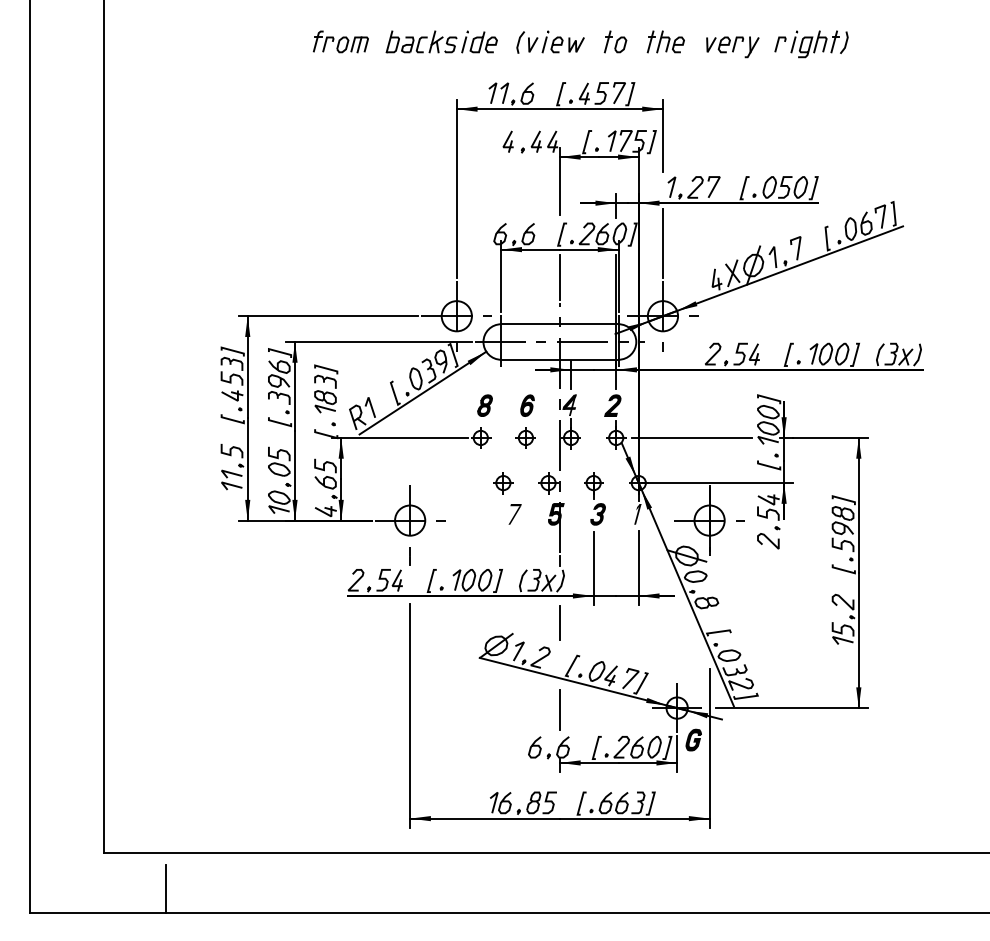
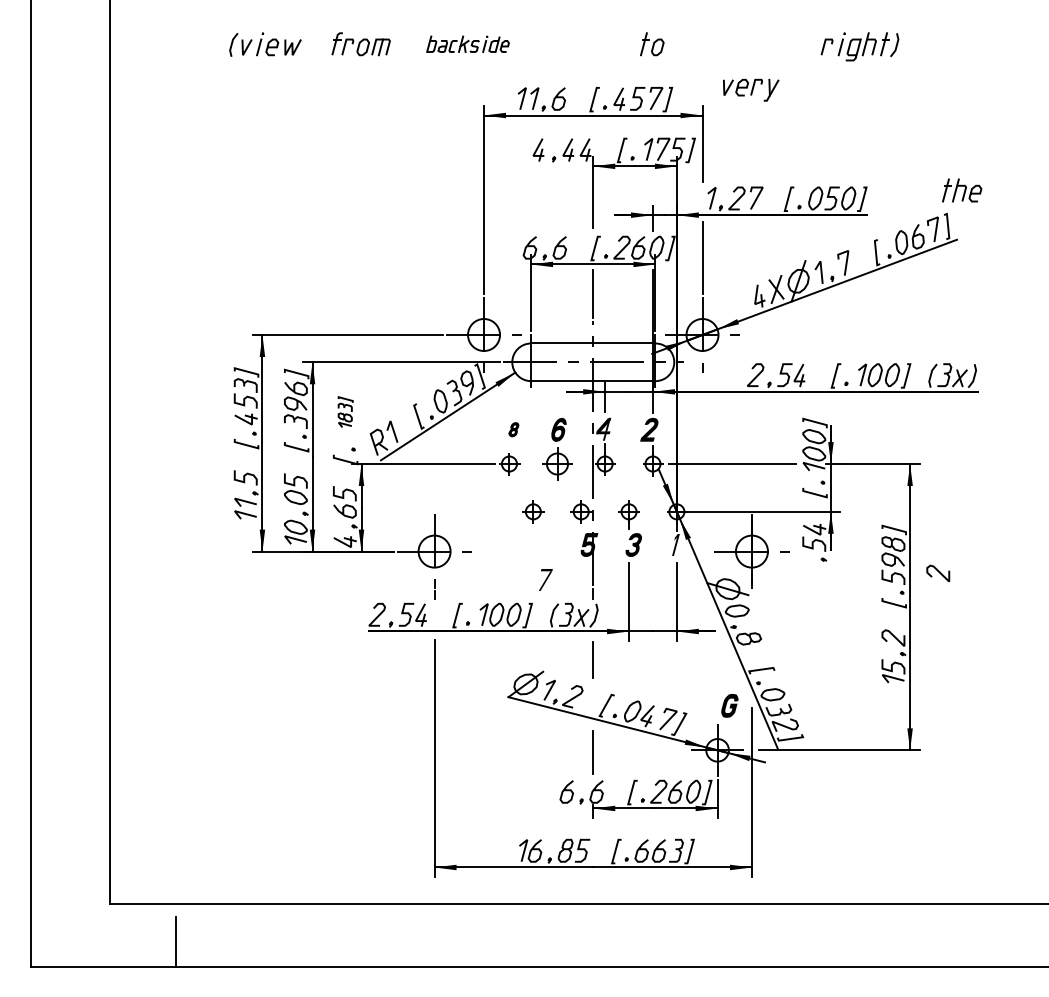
part: (441, 41) -> (467, 43), size x0.7
part: (550, 41) -> (265, 43), moved
part: (665, 41) -> (961, 190), moved
part: (732, 47) -> (750, 90), moved
part: (326, 388) -> (345, 411), size x0.6
part: (484, 405) -> (513, 429), size x0.6
part: (525, 437) -> (556, 463), size x1.4
part: (514, 514) -> (545, 580), moved
curve: (768, 540) -> (938, 572), moved
part: (693, 739) -> (729, 705), moved

